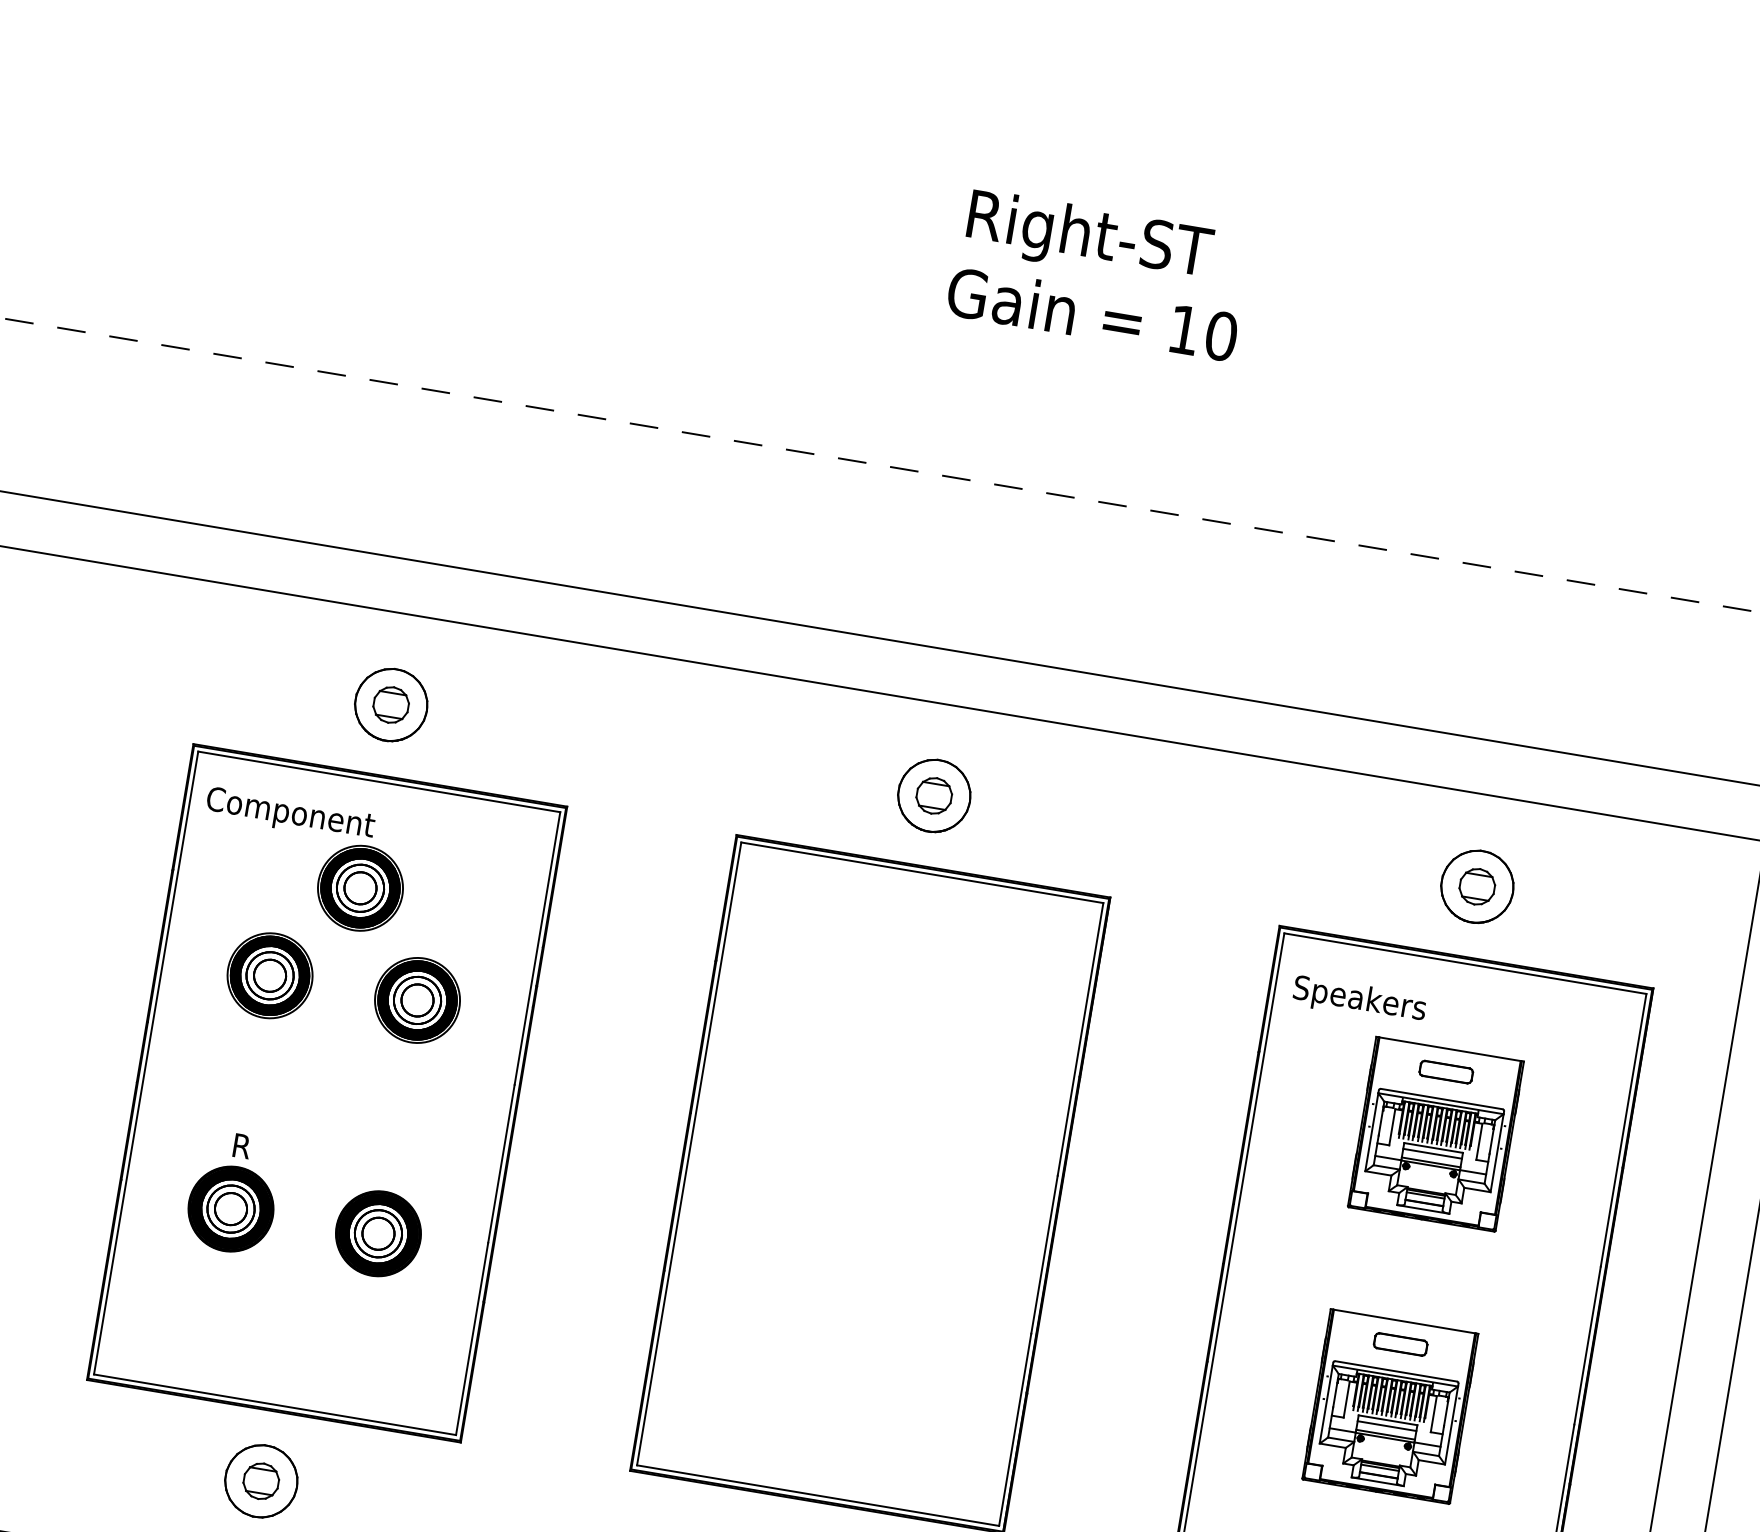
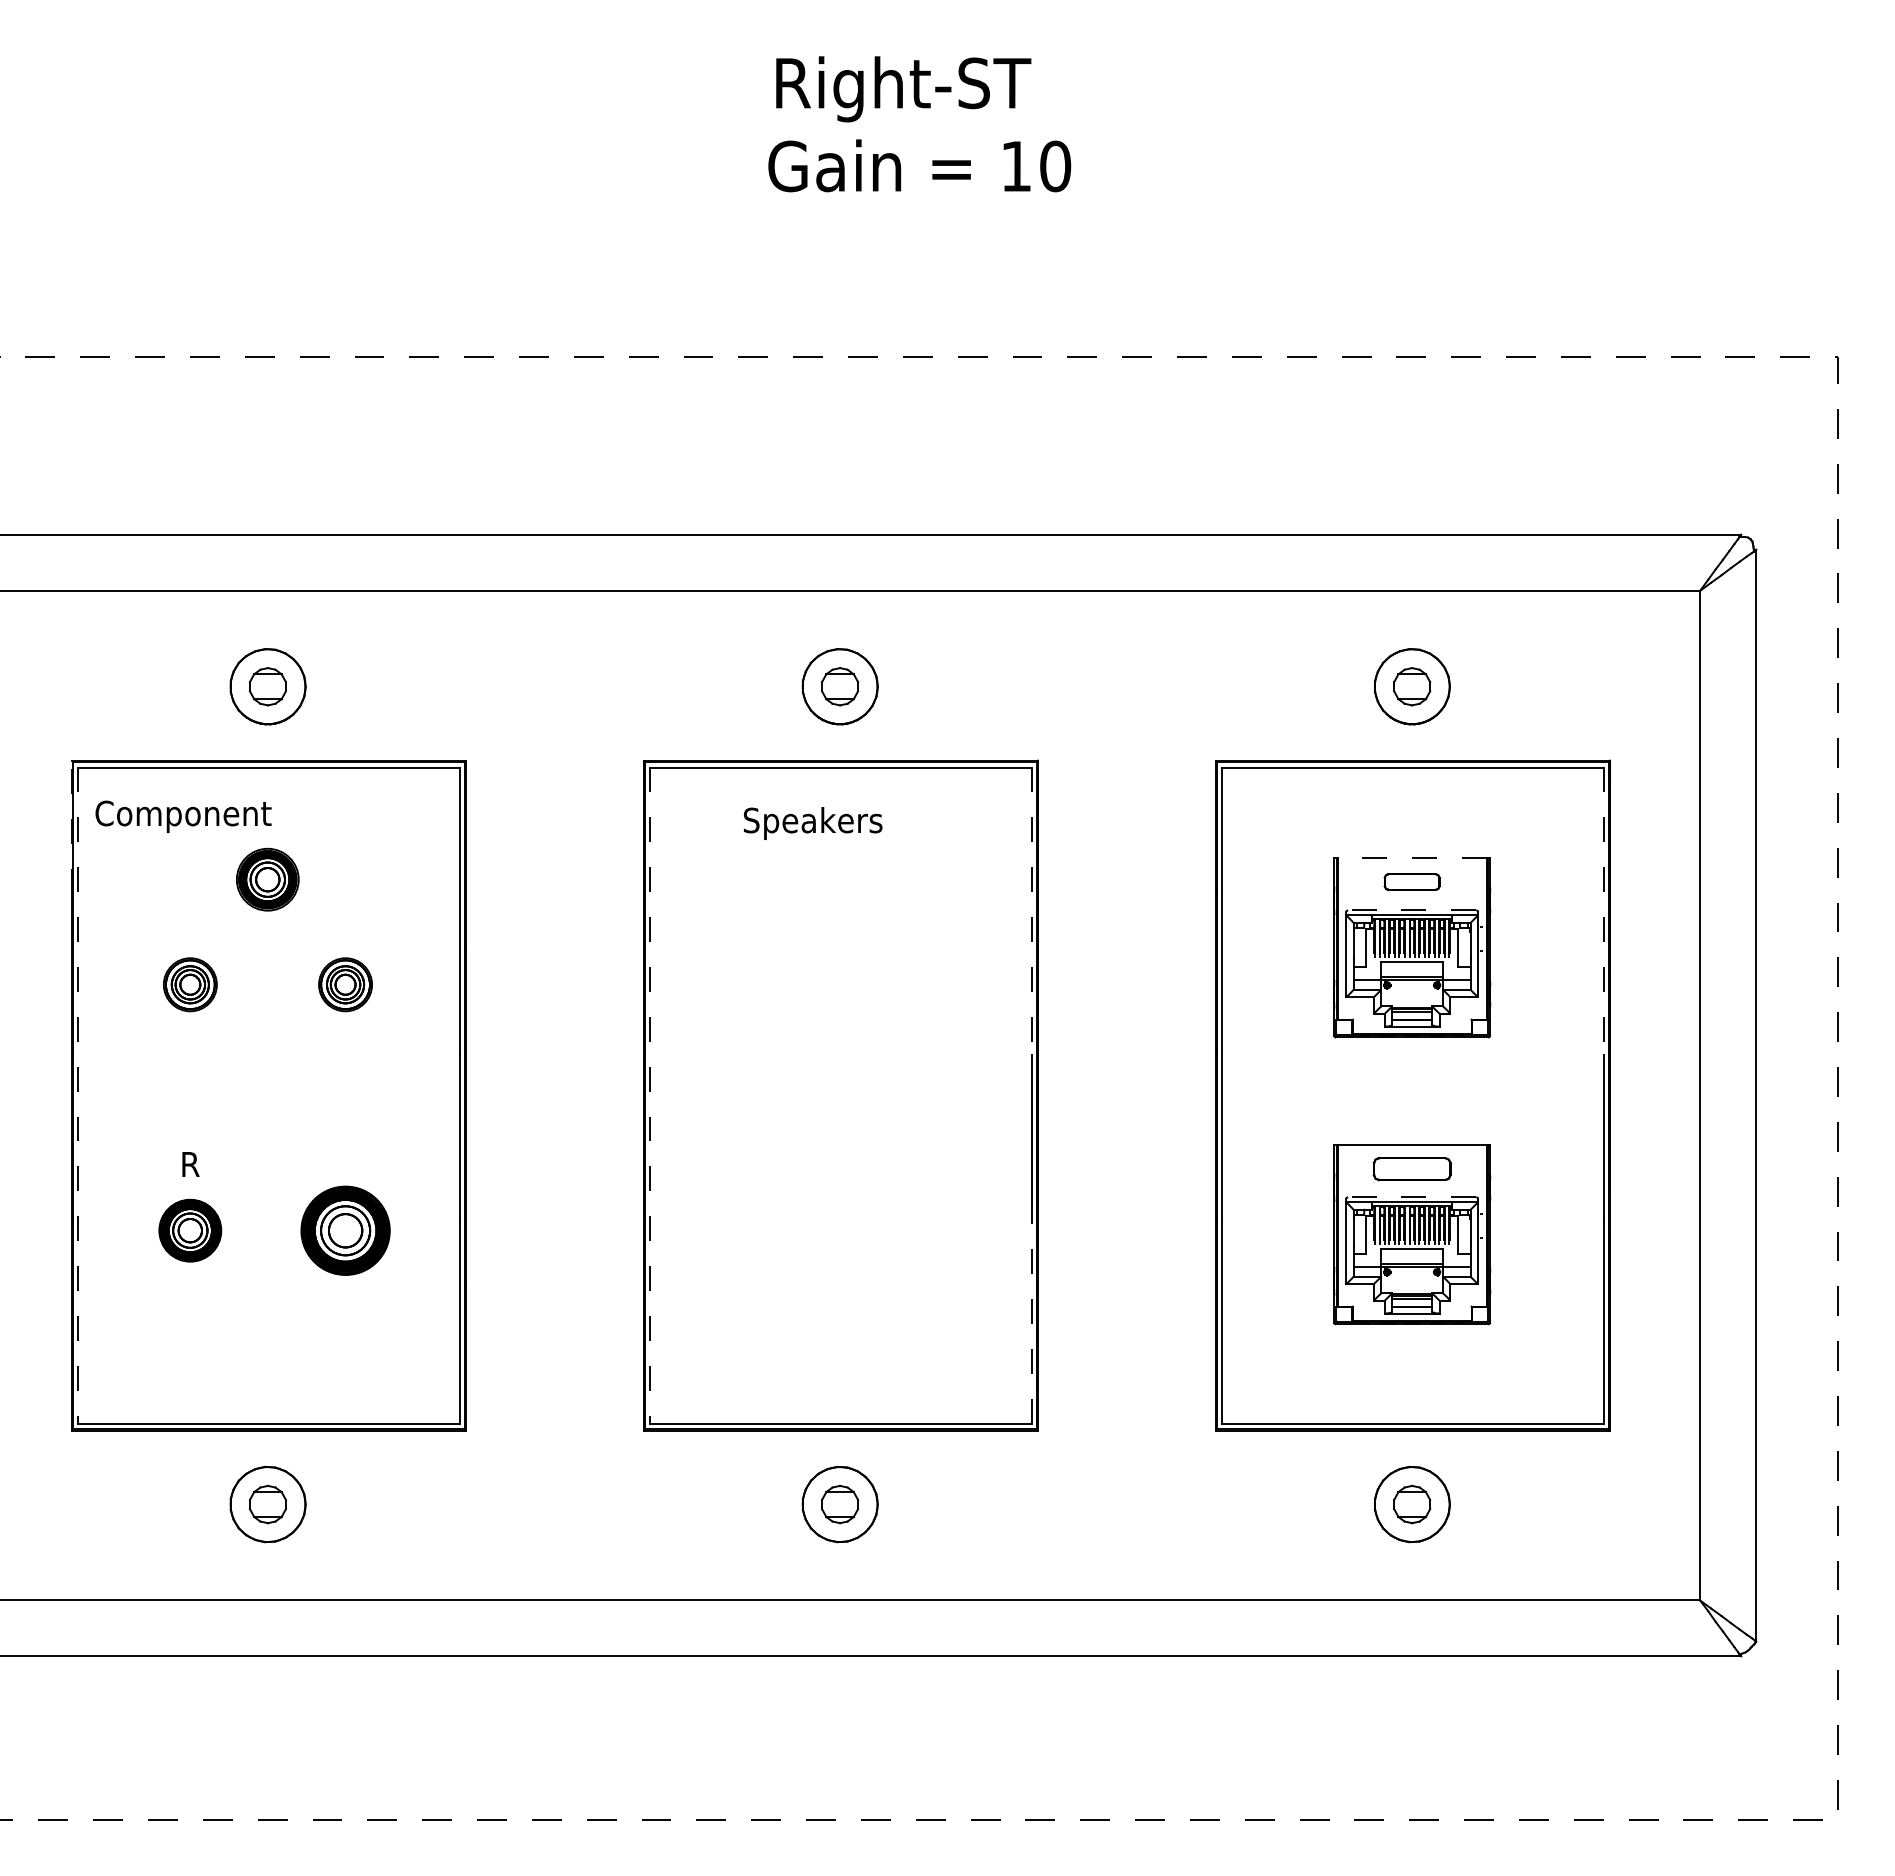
line: (182, 807) -> (71, 827), solid -> dashed
part: (360, 887) -> (267, 879), size x0.7
part: (270, 975) -> (190, 984), size x0.6
part: (417, 999) -> (345, 984), size x0.6
text: (1360, 1000) -> (813, 823), moved
line: (1080, 1039) -> (1031, 911), solid -> dashed
line: (1449, 1048) -> (1411, 857), solid -> dashed
line: (146, 1063) -> (78, 1096), solid -> dashed
line: (1441, 1099) -> (1411, 910), solid -> dashed
line: (1623, 1130) -> (1603, 911), solid -> dashed
line: (689, 1154) -> (650, 1096), solid -> dashed
line: (1432, 1154) -> (1412, 968), removed
part: (231, 1208) -> (190, 1230), size x0.7
part: (1400, 1343) -> (1411, 1168), size x1.4
line: (1395, 1371) -> (1411, 1197), solid -> dashed
line: (1387, 1425) -> (1412, 1254), removed
line: (1014, 1429) -> (1031, 1322), solid -> dashed

